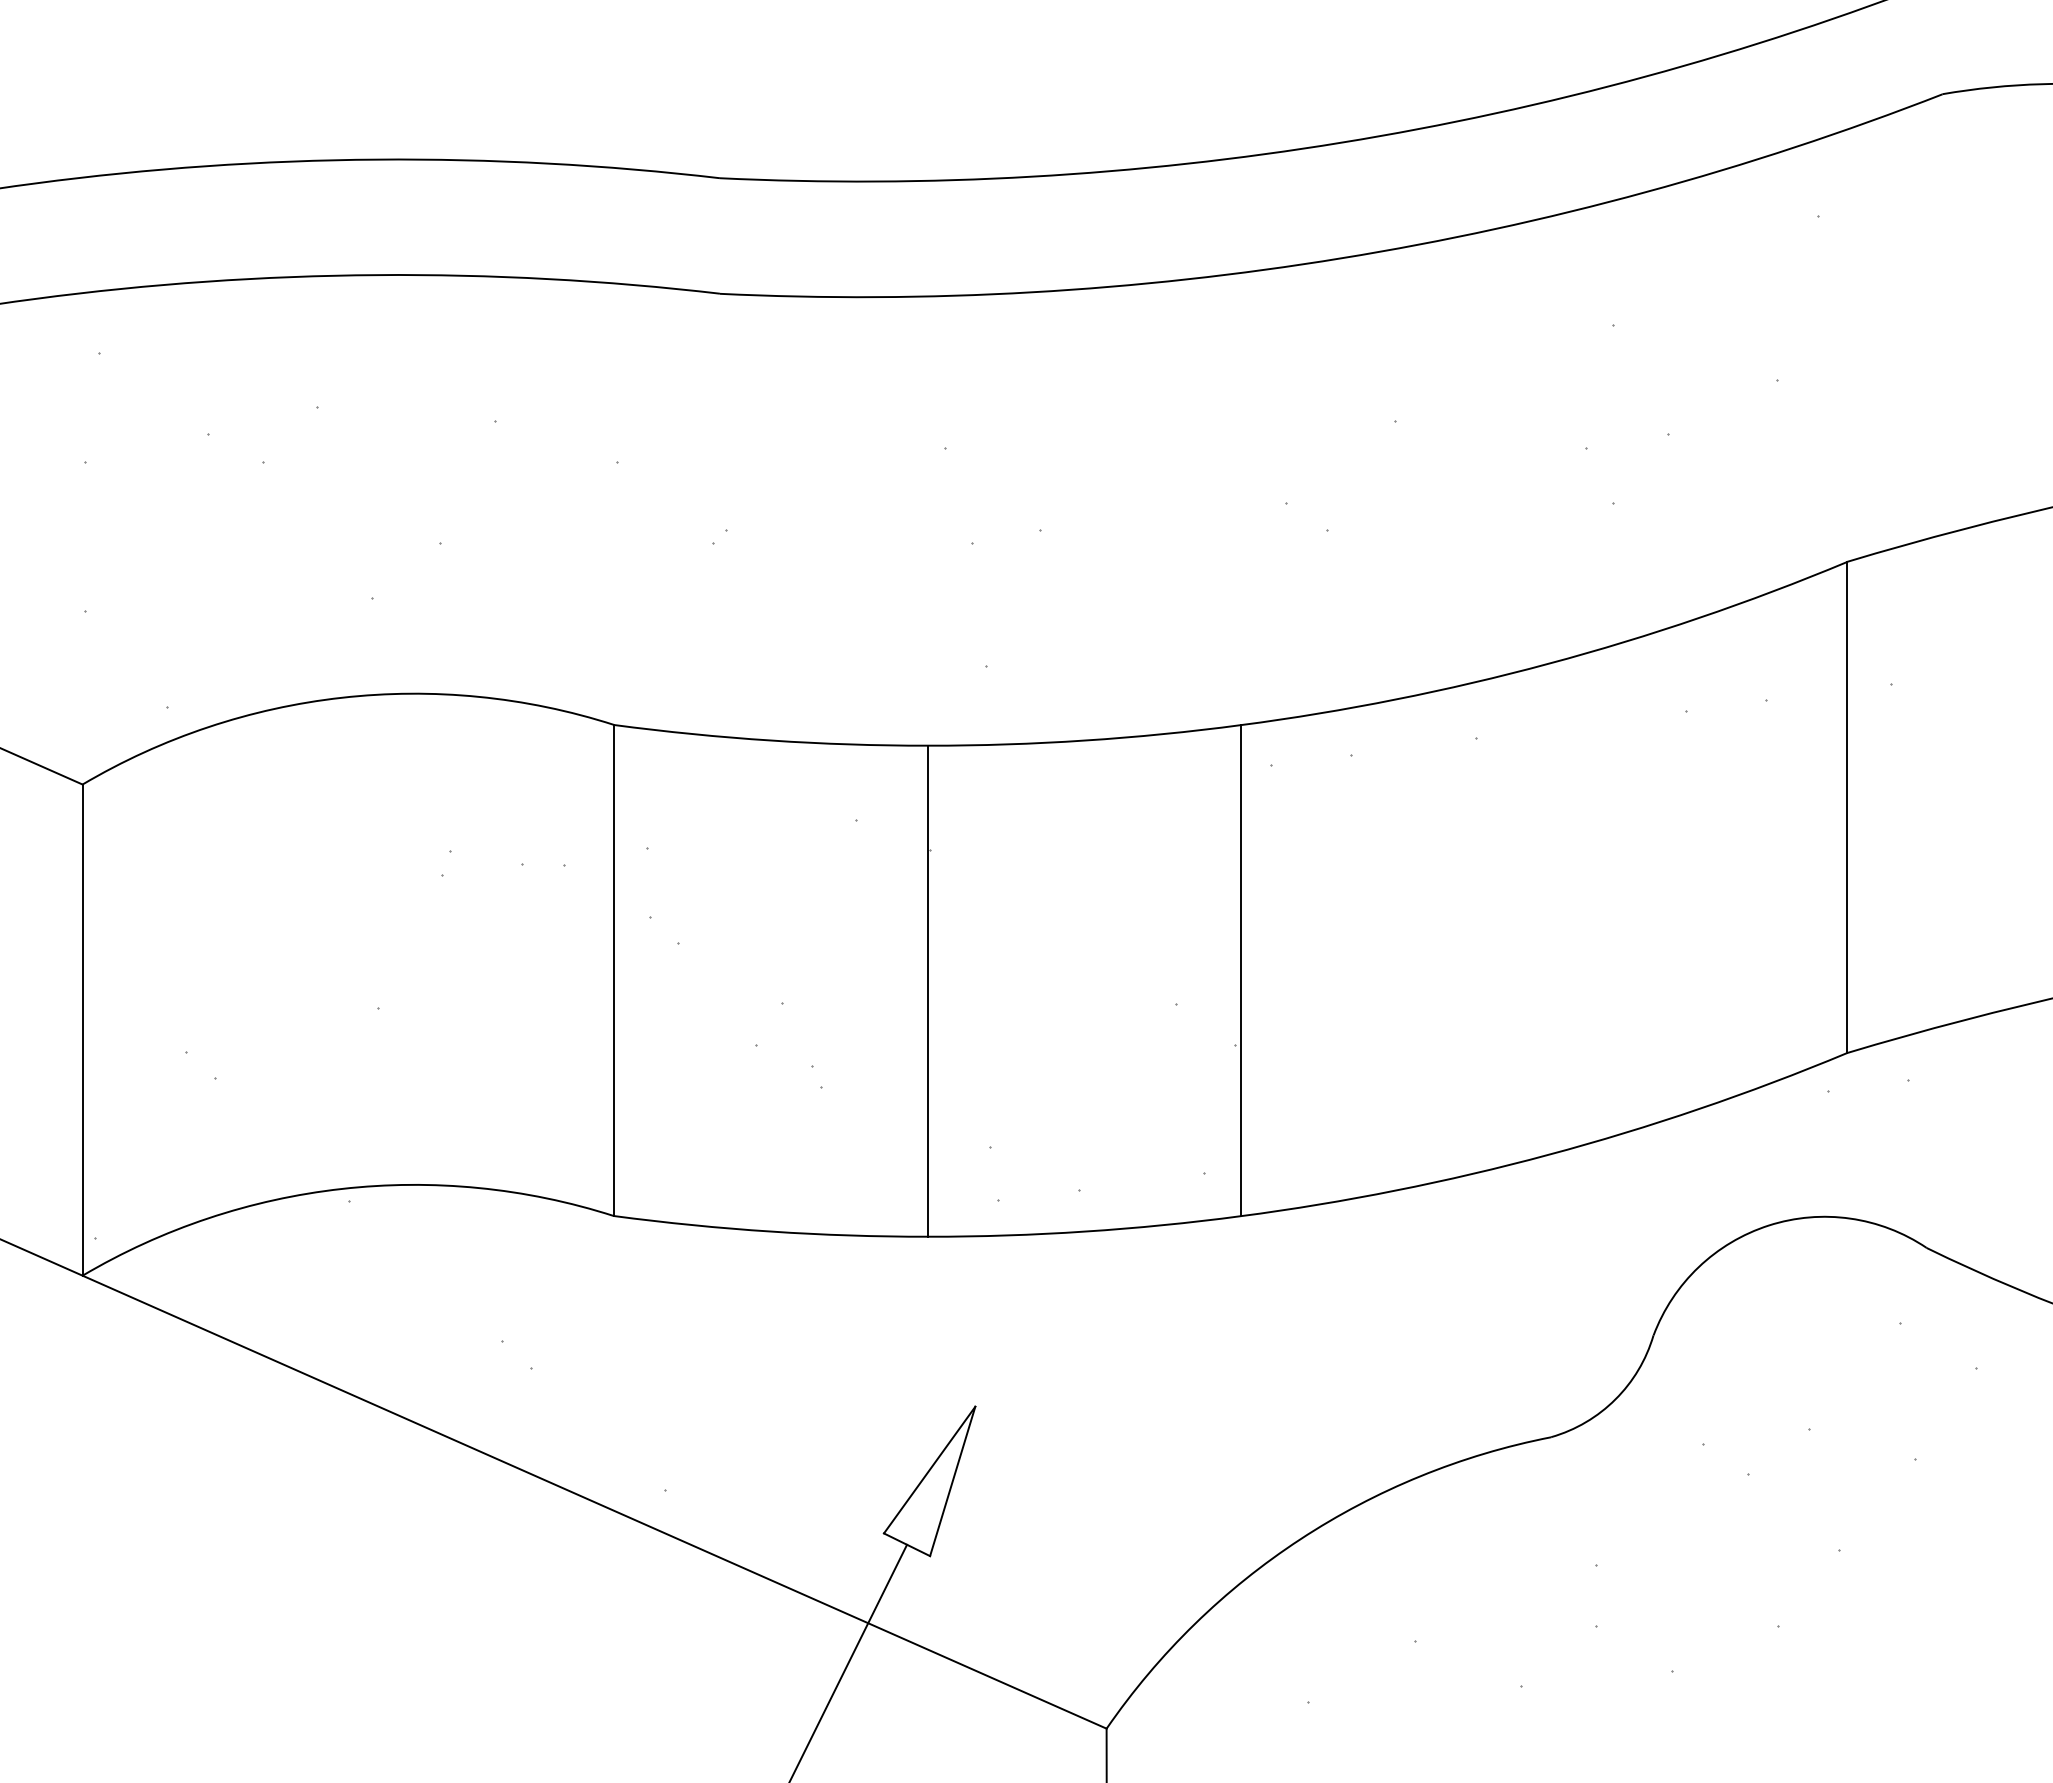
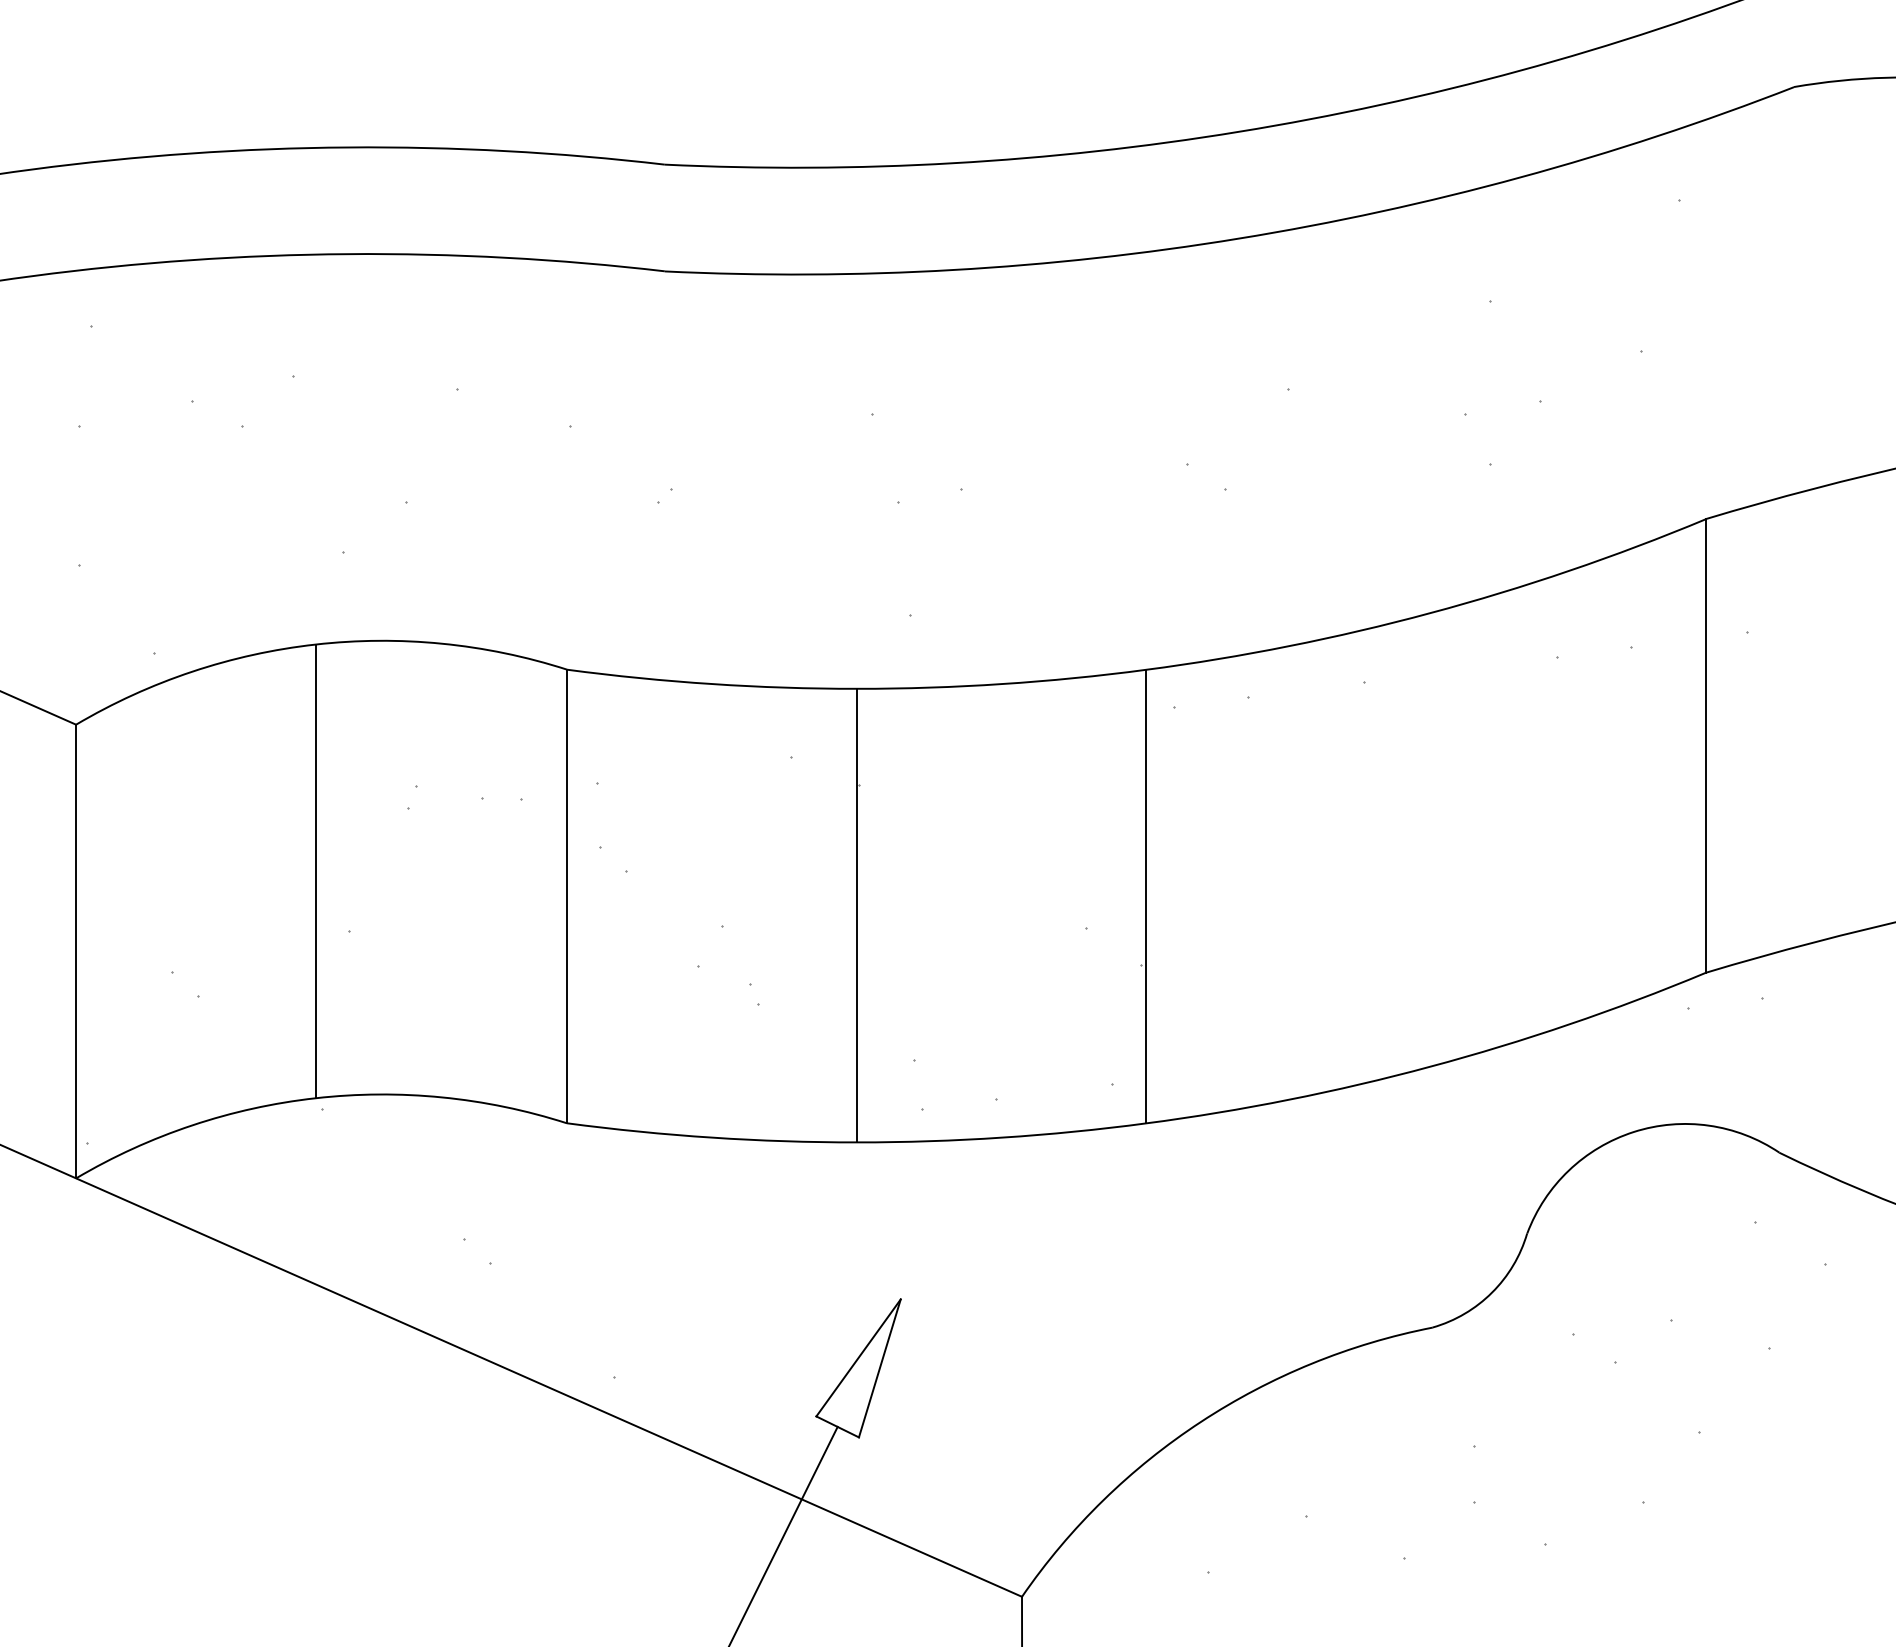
line: (341, 942) -> (315, 870), added

